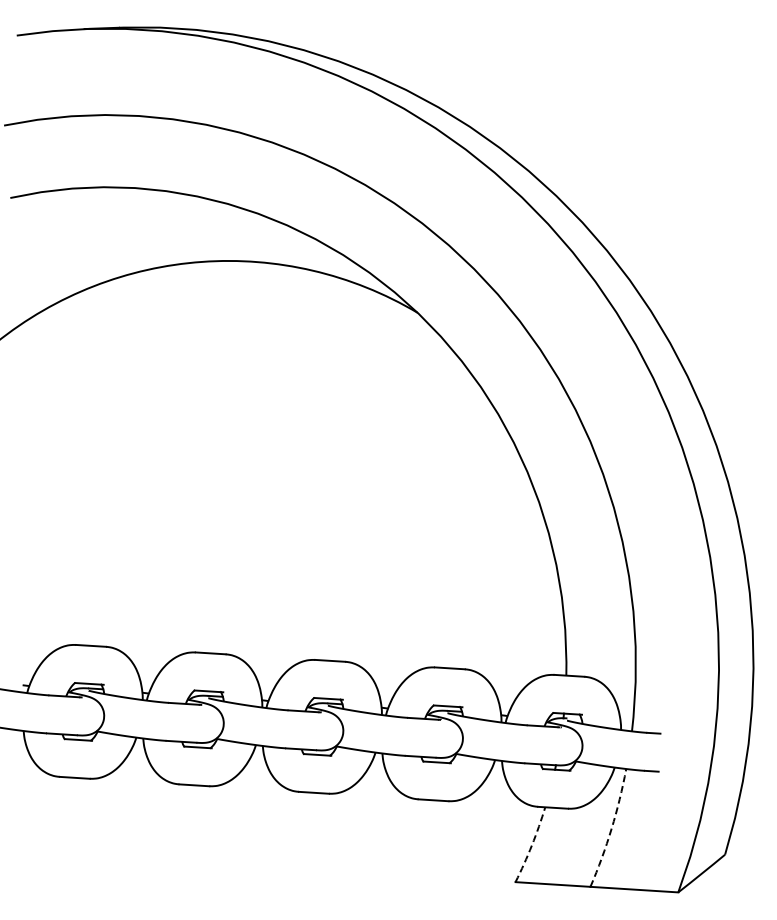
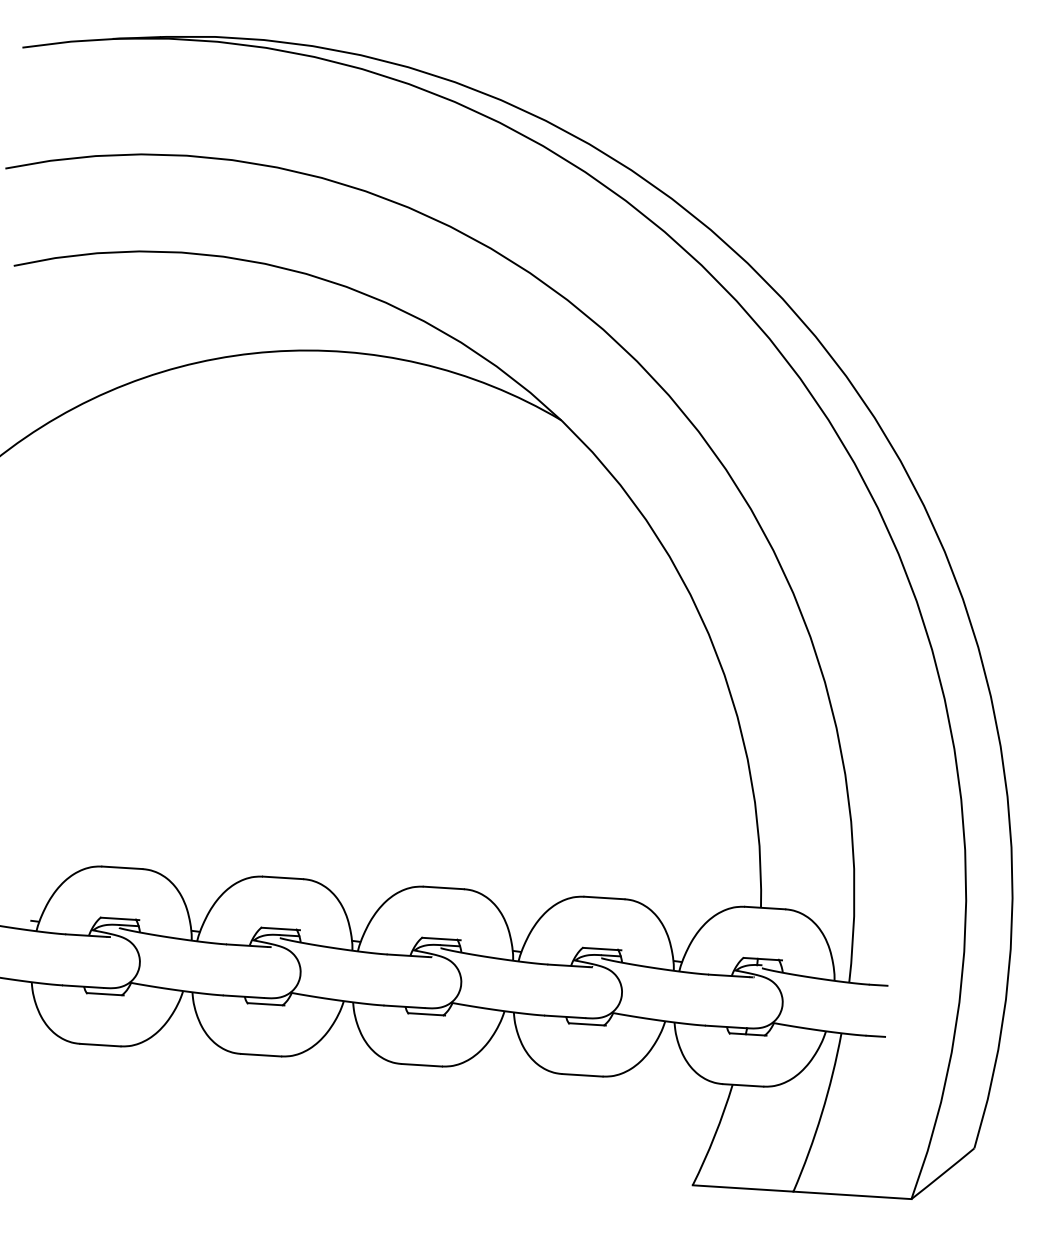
arc: (611, 828) -> (821, 1113), dashed -> solid
arc: (531, 845) -> (714, 1136), dashed -> solid

